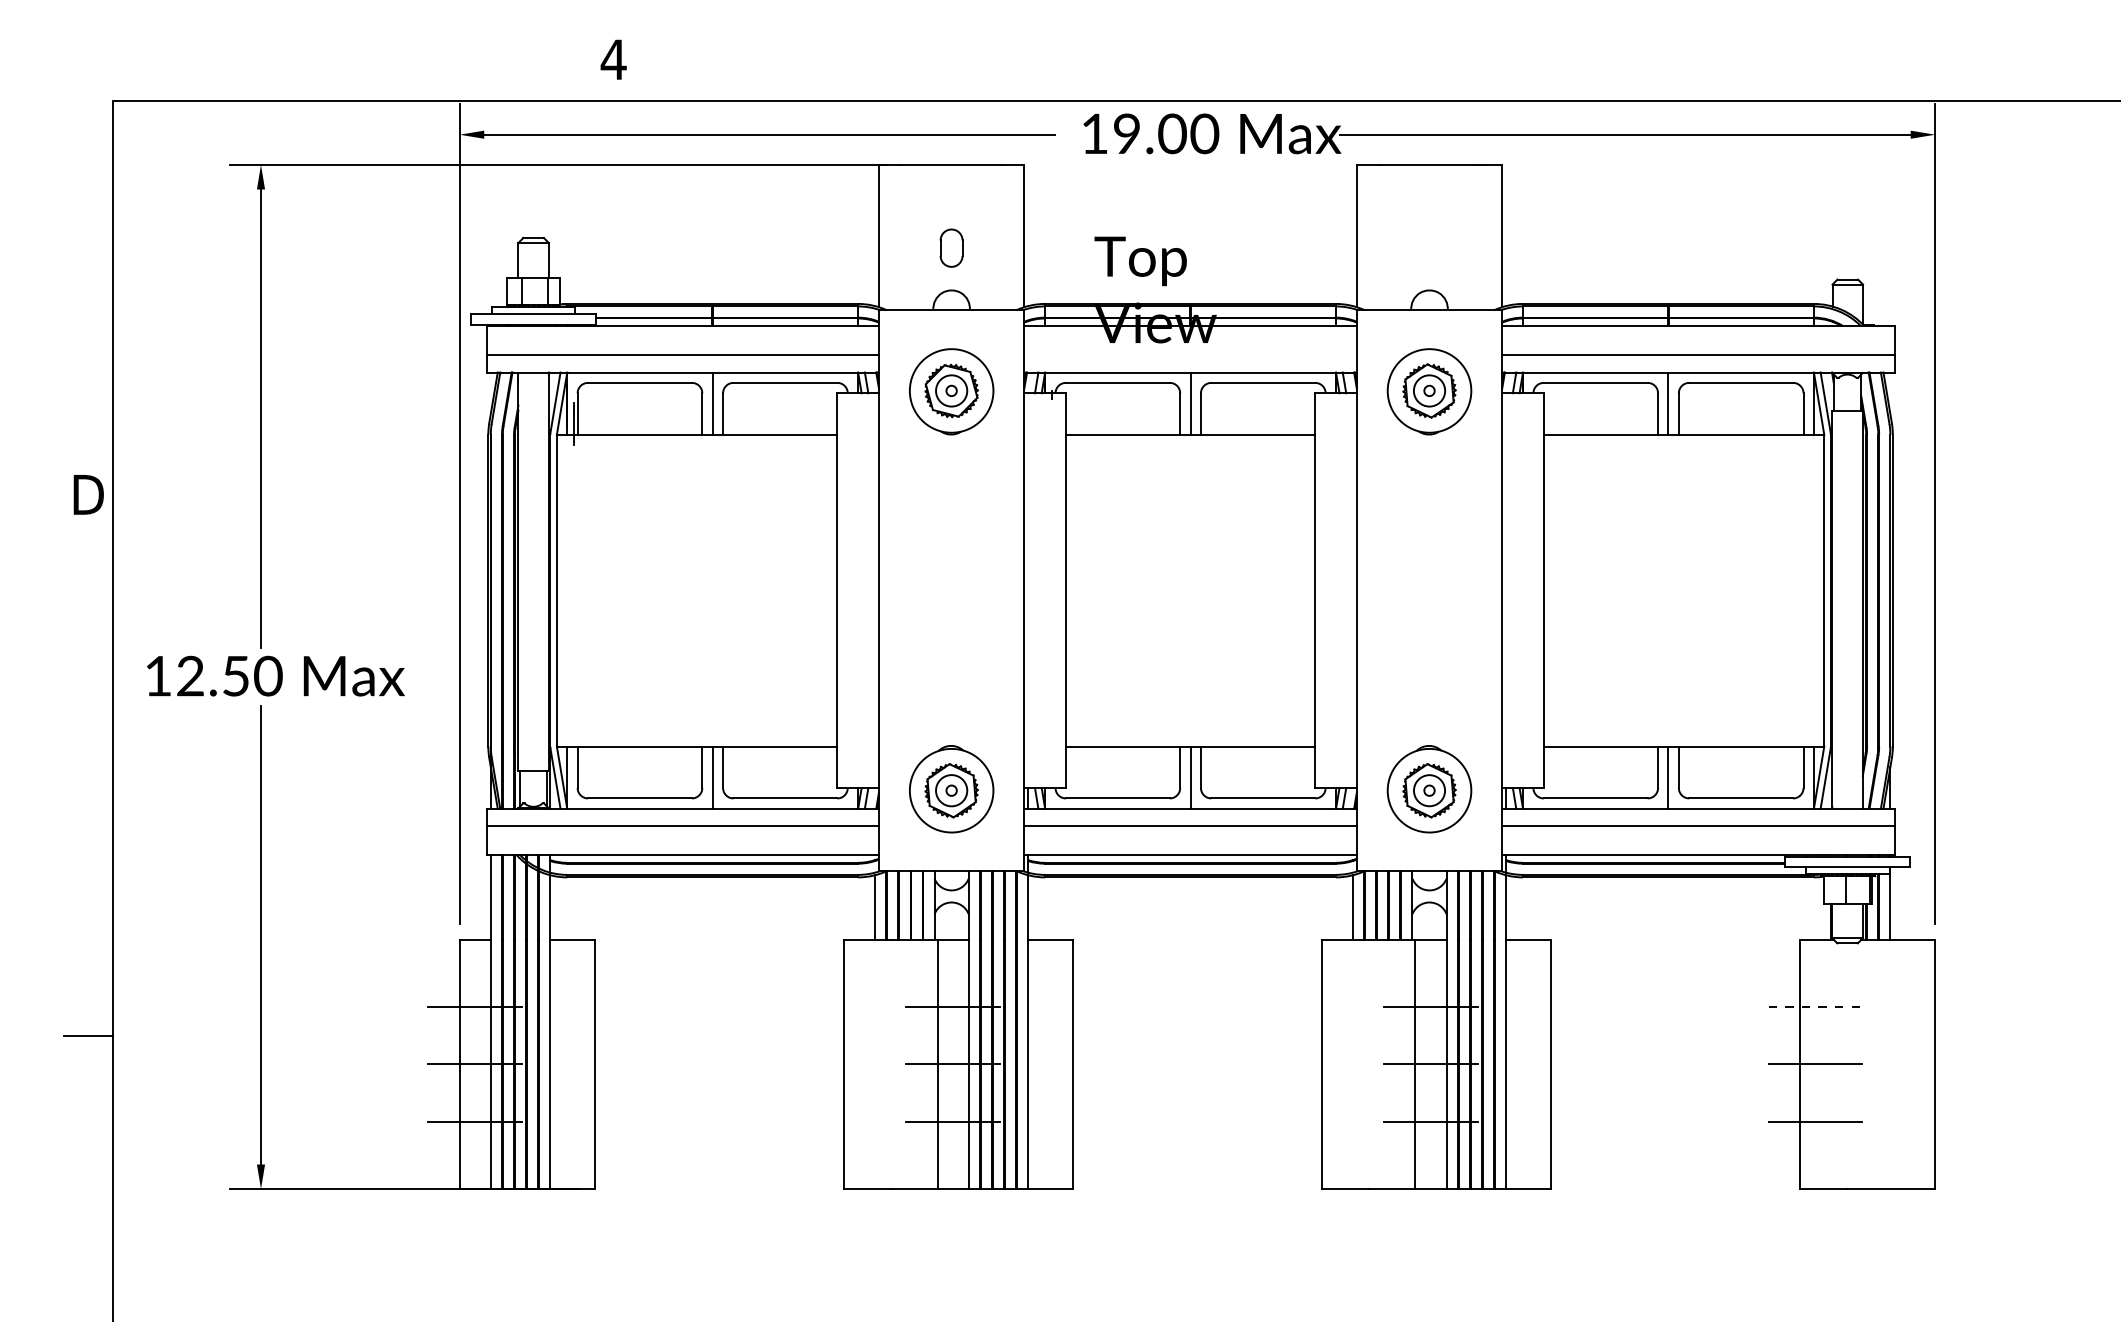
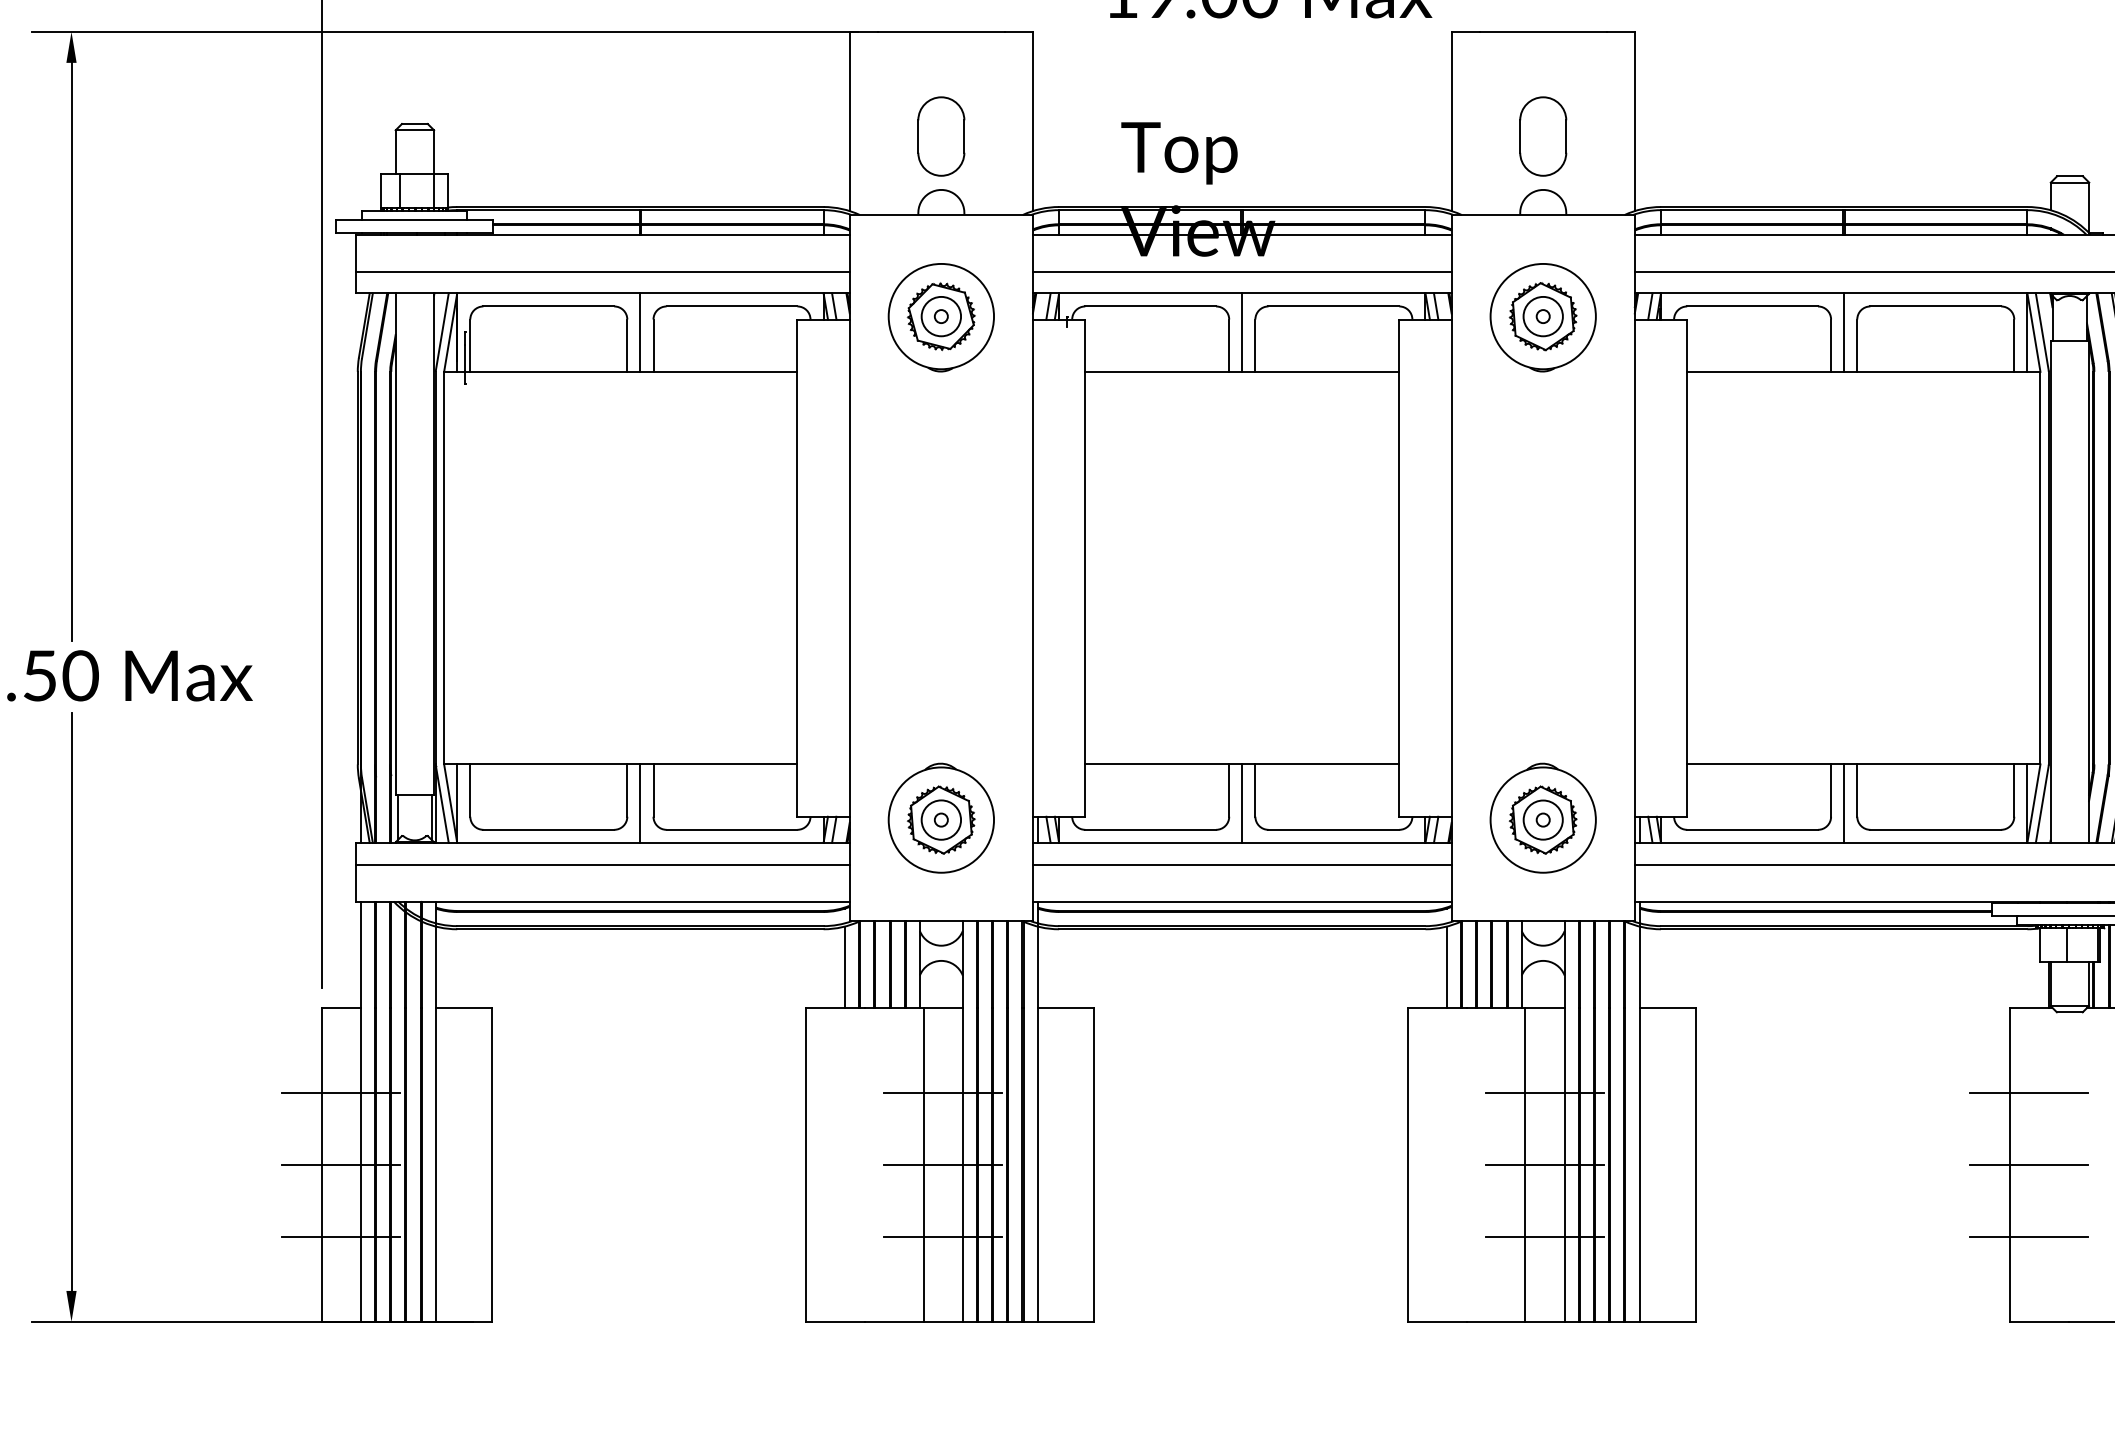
part: (951, 248) -> (941, 137), size x1.67
part: (1429, 248) -> (1543, 137), added
line: (1190, 355) -> (1242, 271), added
line: (1815, 1007) -> (2029, 1093), dashed -> solid

